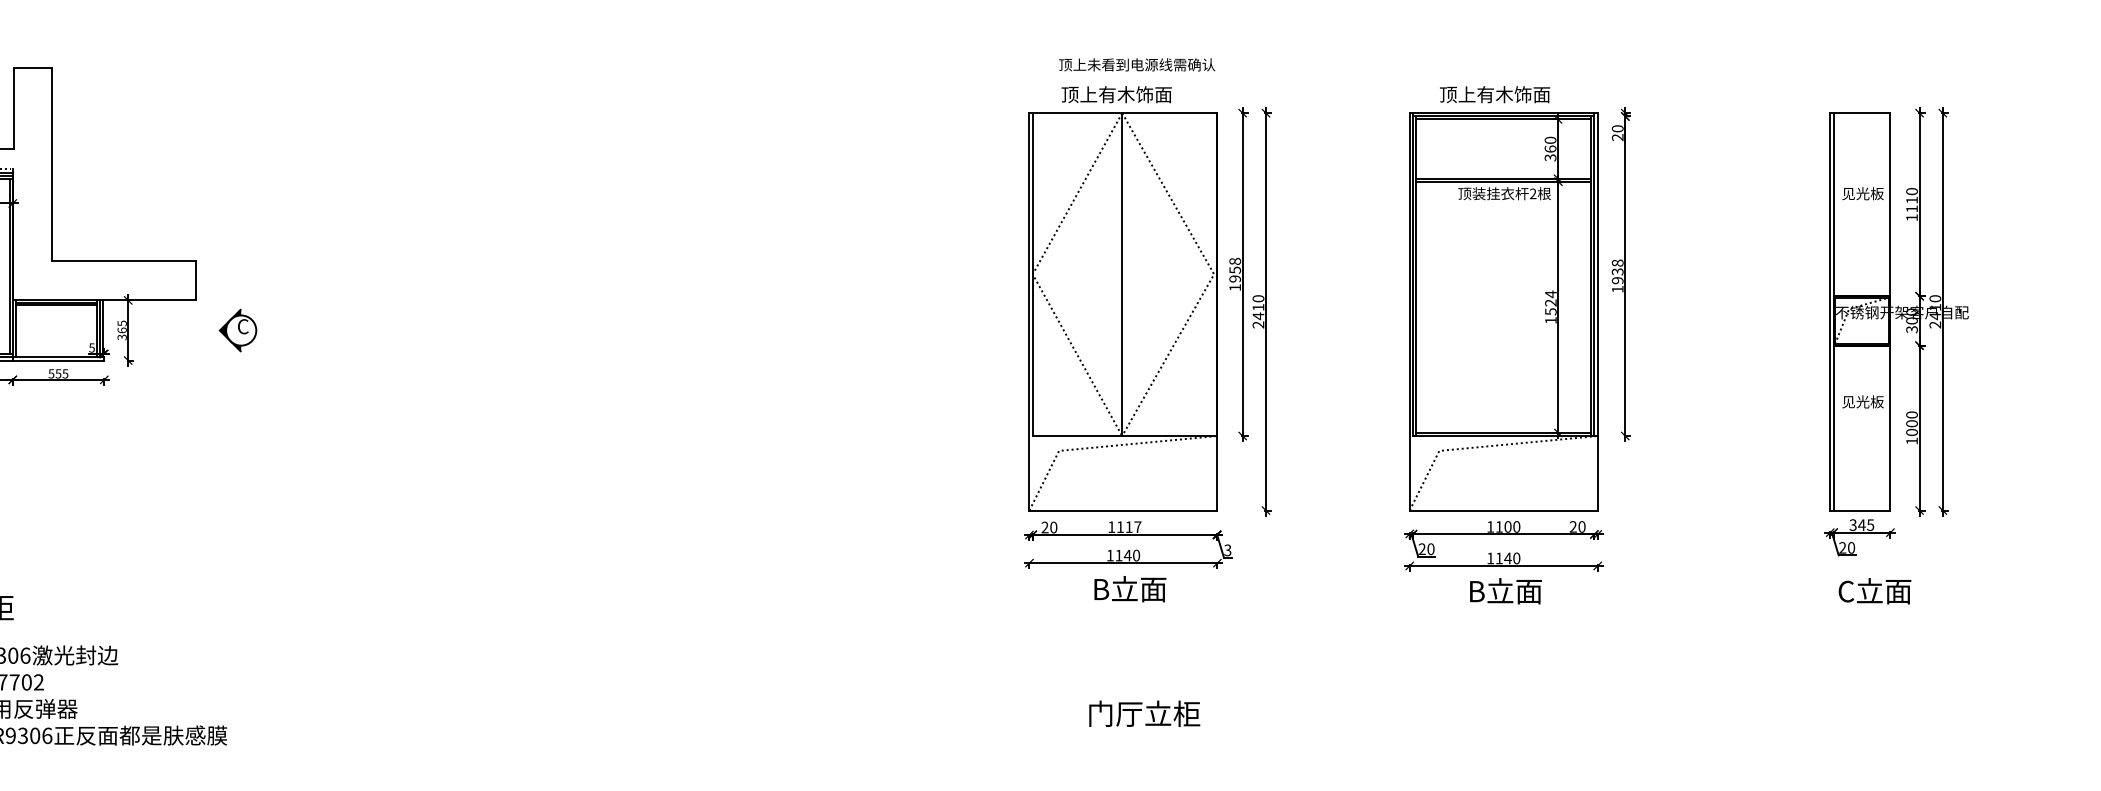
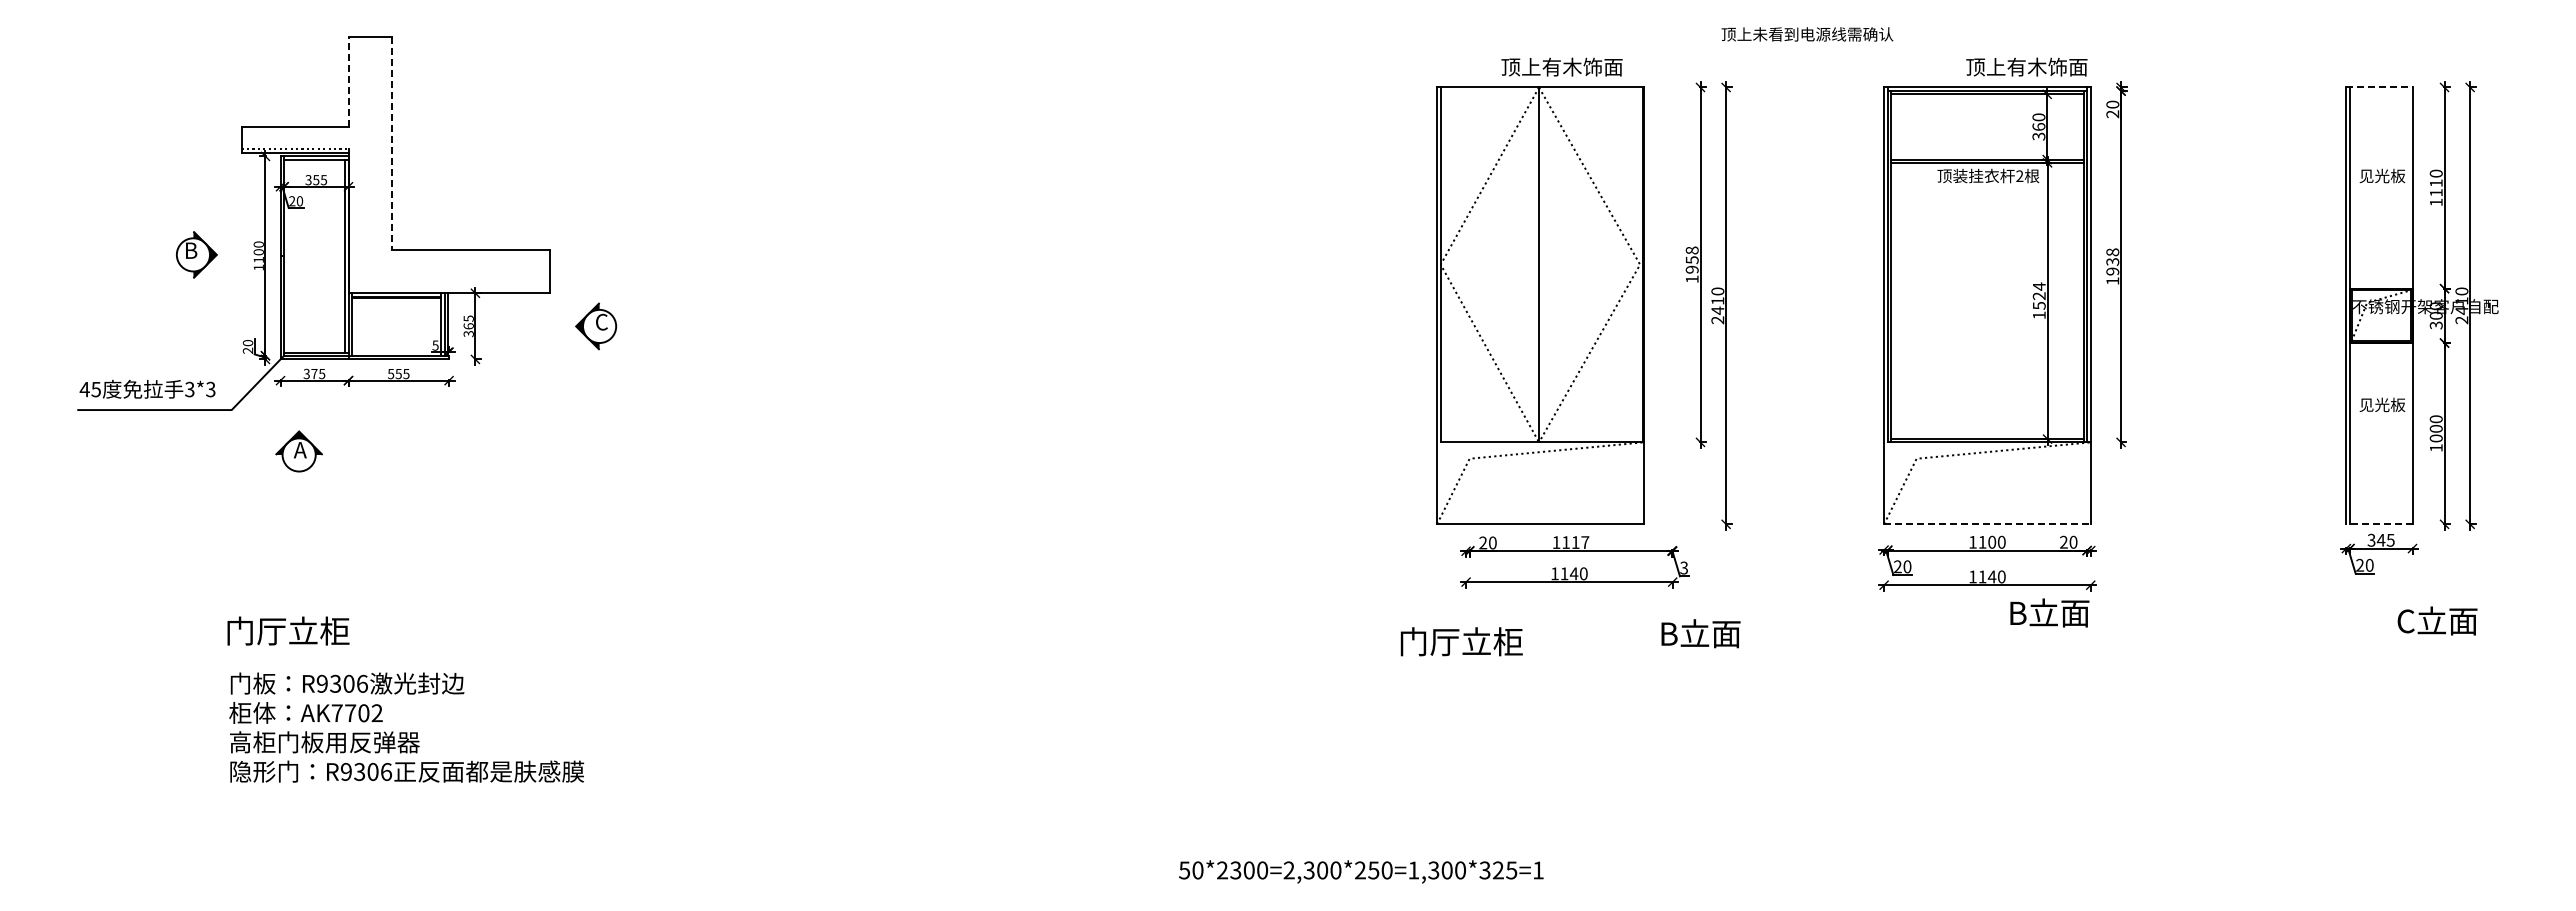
text: (1137, 64) -> (1807, 34), moved
text: (1494, 94) -> (2026, 66), moved
line: (13, 108) -> (349, 82), solid -> dashed
line: (1860, 113) -> (2379, 87), solid -> dashed
line: (52, 165) -> (392, 144), solid -> dashed
part: (1123, 311) -> (1540, 305), moved
line: (1503, 510) -> (1987, 524), solid -> dashed
line: (1859, 510) -> (2378, 524), solid -> dashed
text: (1129, 588) -> (1700, 633), moved
text: (1505, 590) -> (2049, 612), moved
text: (1874, 590) -> (2437, 620), moved
text: (1144, 713) -> (1461, 641), moved

